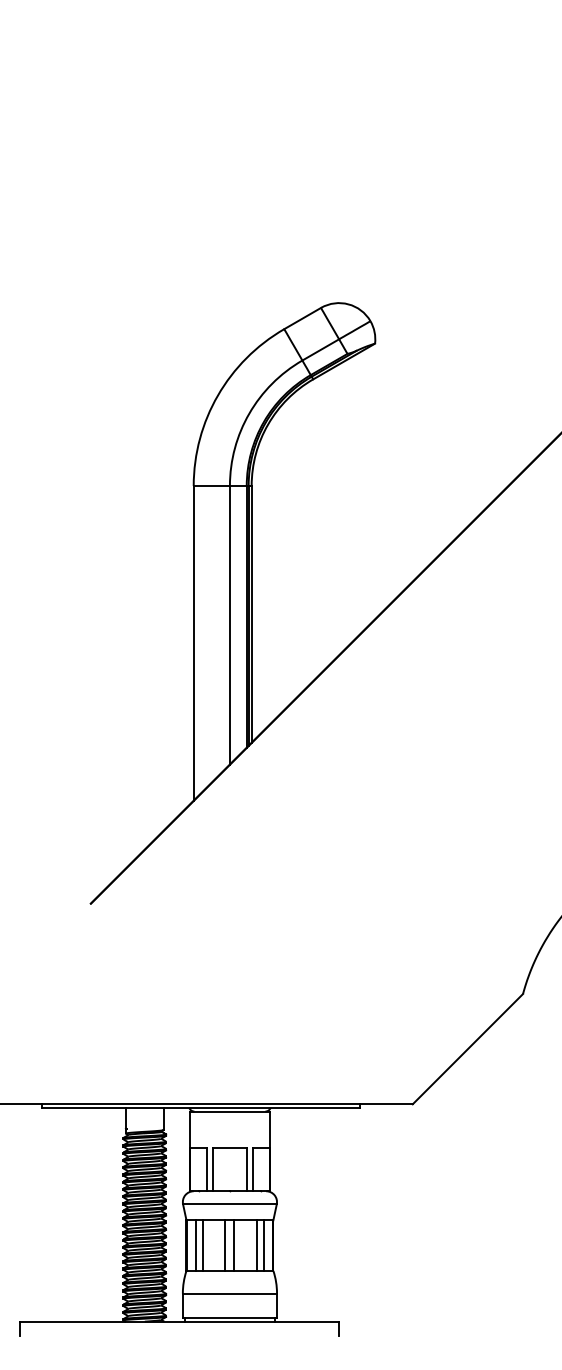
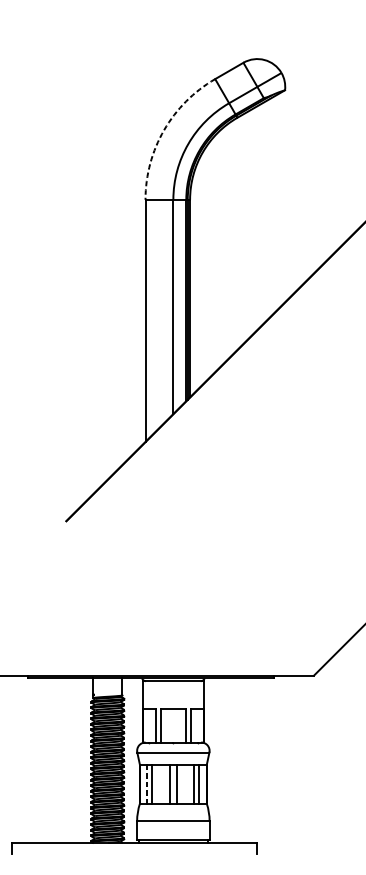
arc: (217, 395) -> (163, 130), solid -> dashed
line: (196, 1246) -> (147, 785), solid -> dashed

